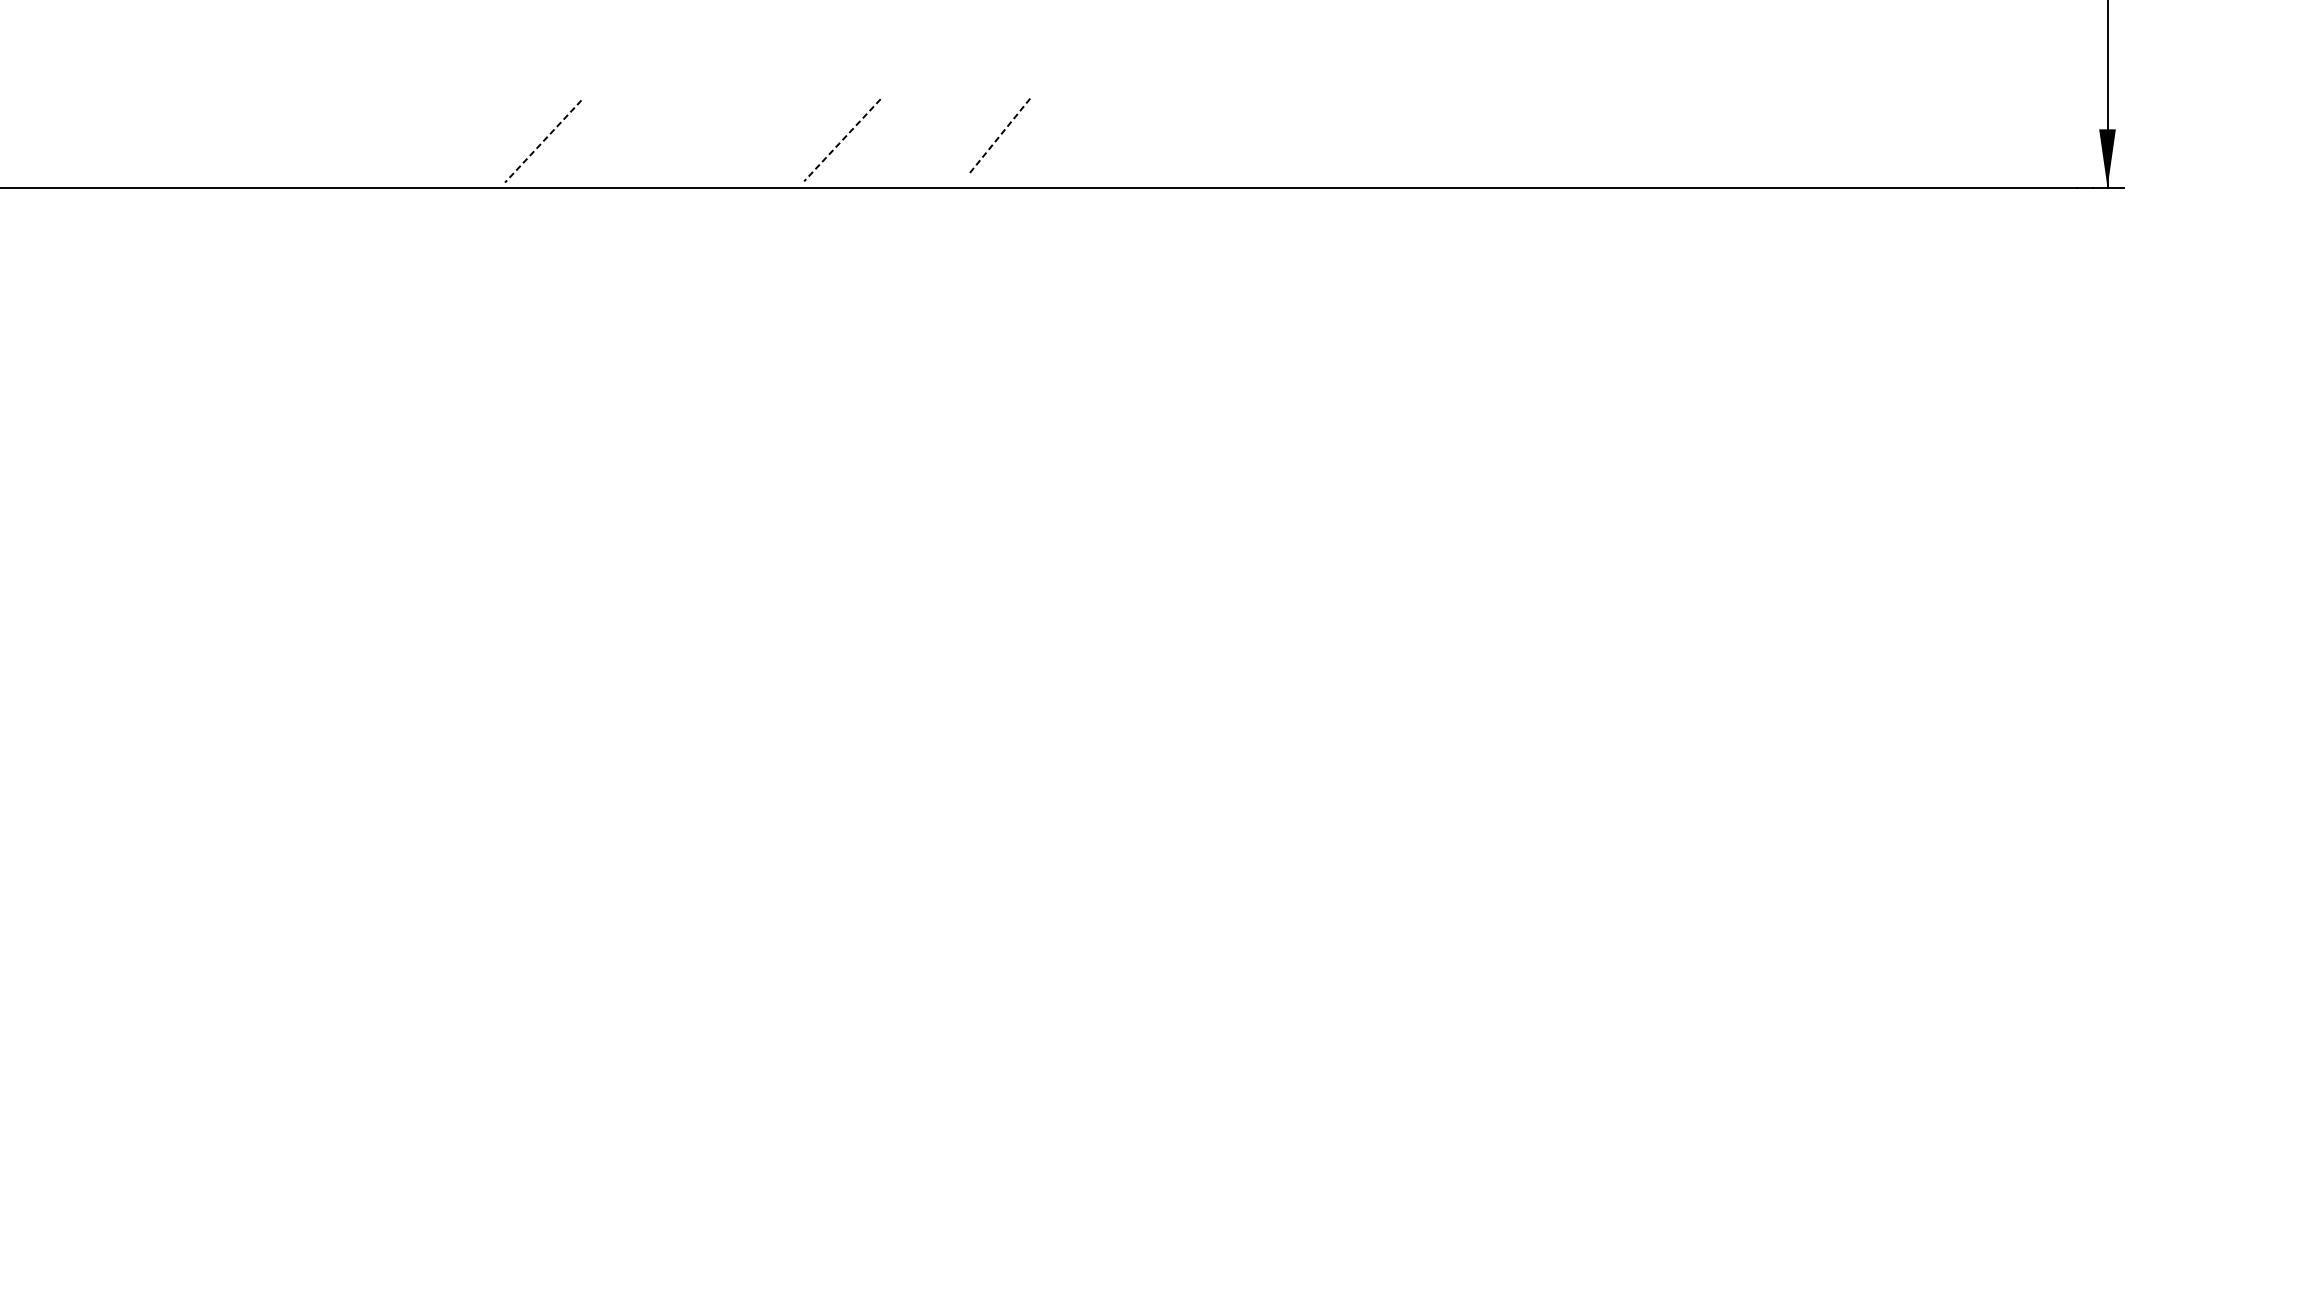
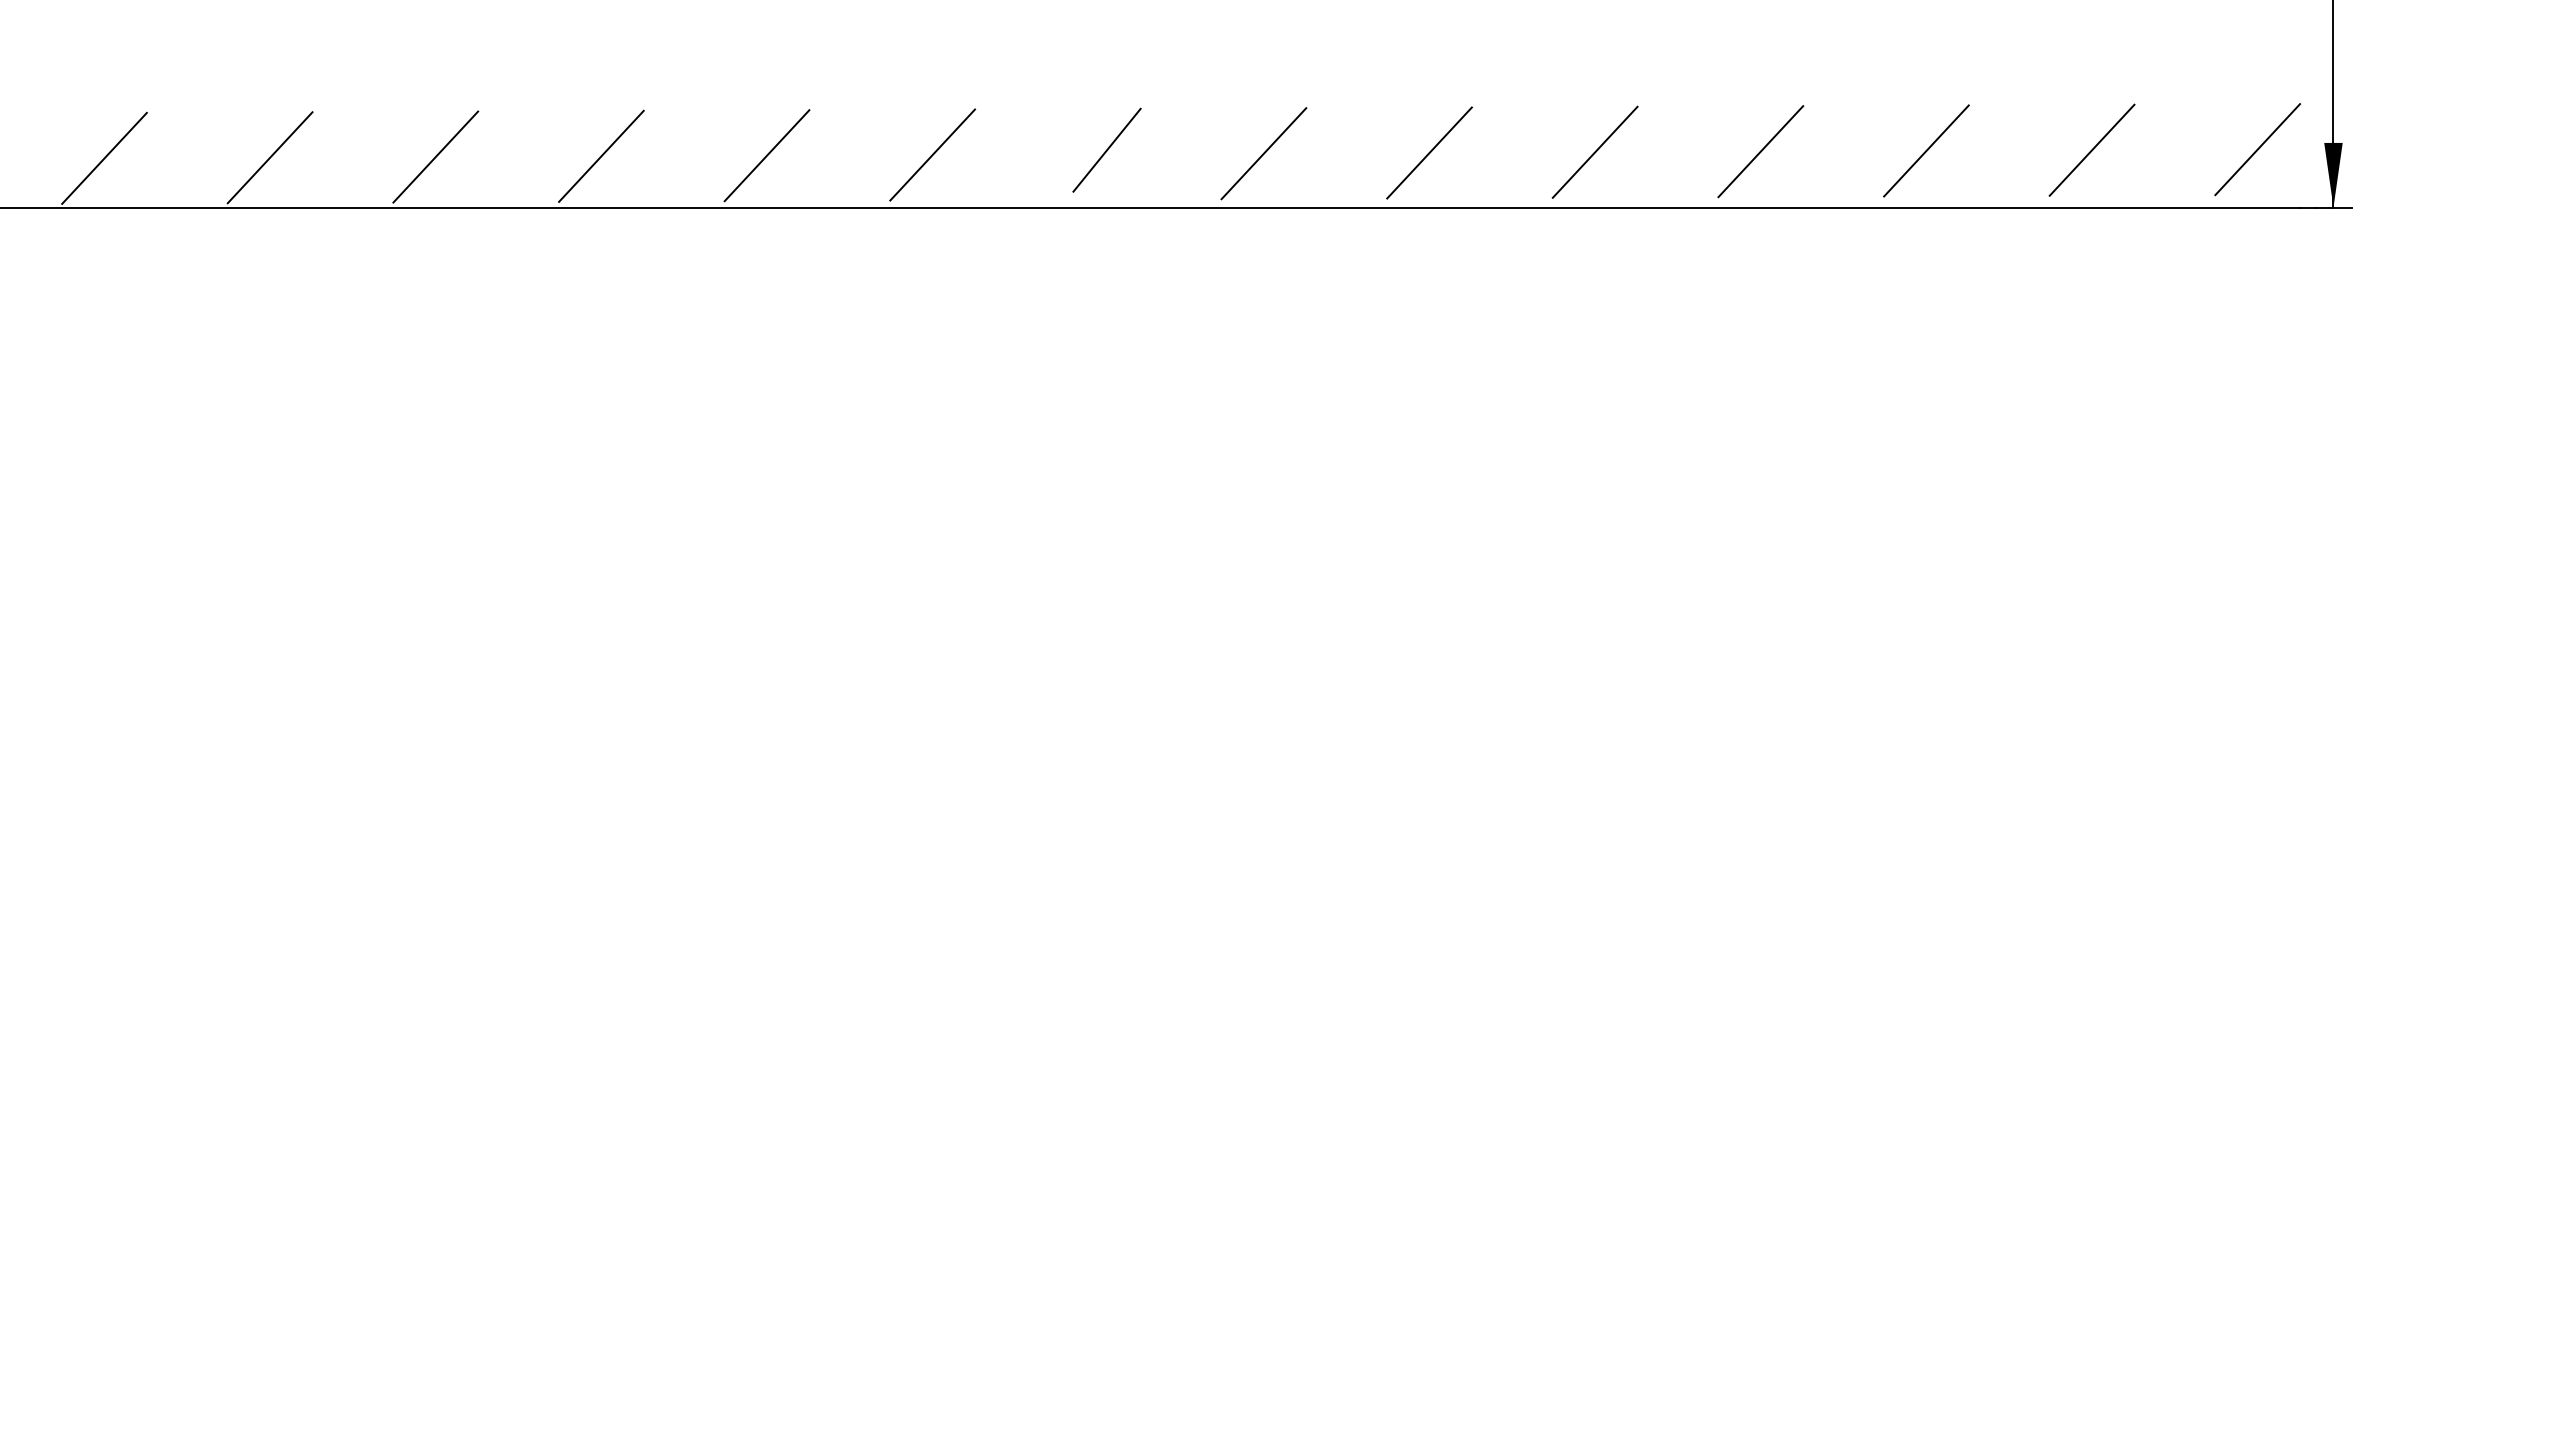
line: (1888, 135) -> (2091, 149), added
line: (2038, 135) -> (2257, 149), added
line: (999, 136) -> (1106, 150), dashed -> solid
line: (1739, 136) -> (1926, 150), added
line: (1291, 137) -> (1429, 152), added
line: (1440, 137) -> (1594, 151), added
line: (1590, 137) -> (1760, 151), added
line: (1141, 138) -> (1263, 153), added
line: (692, 140) -> (766, 155), added
line: (842, 140) -> (932, 155), dashed -> solid
line: (393, 141) -> (435, 156), added
line: (543, 141) -> (601, 156), dashed -> solid
line: (94, 142) -> (104, 157), added
line: (243, 142) -> (269, 157), added

